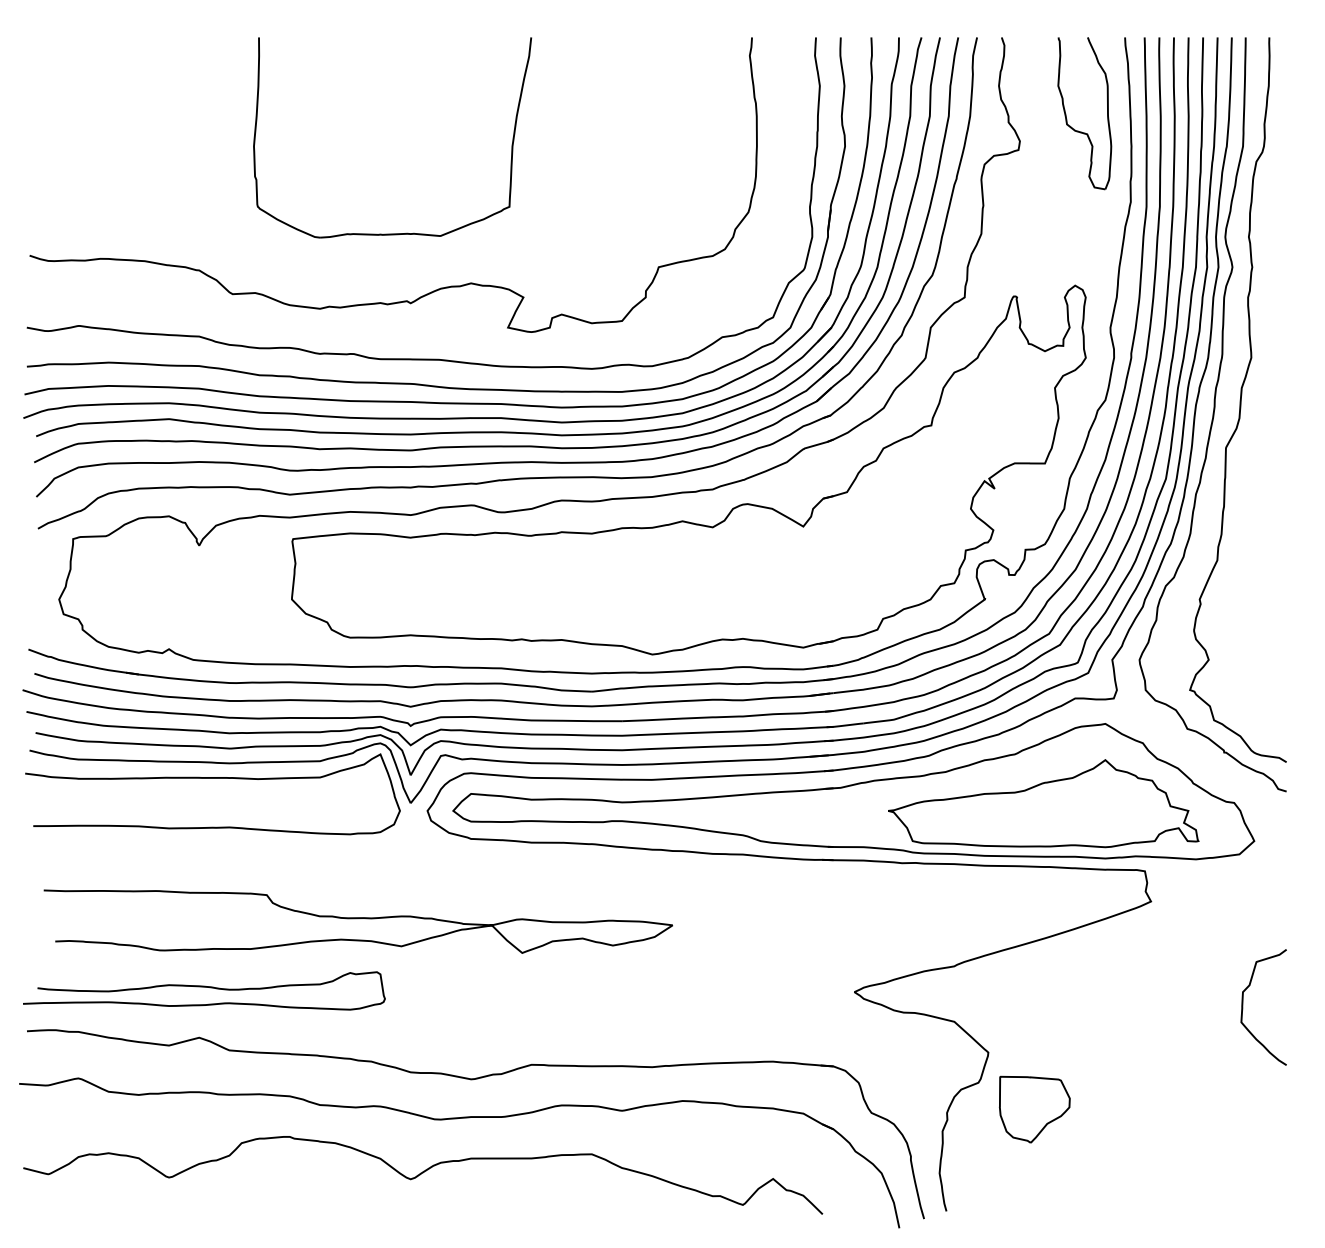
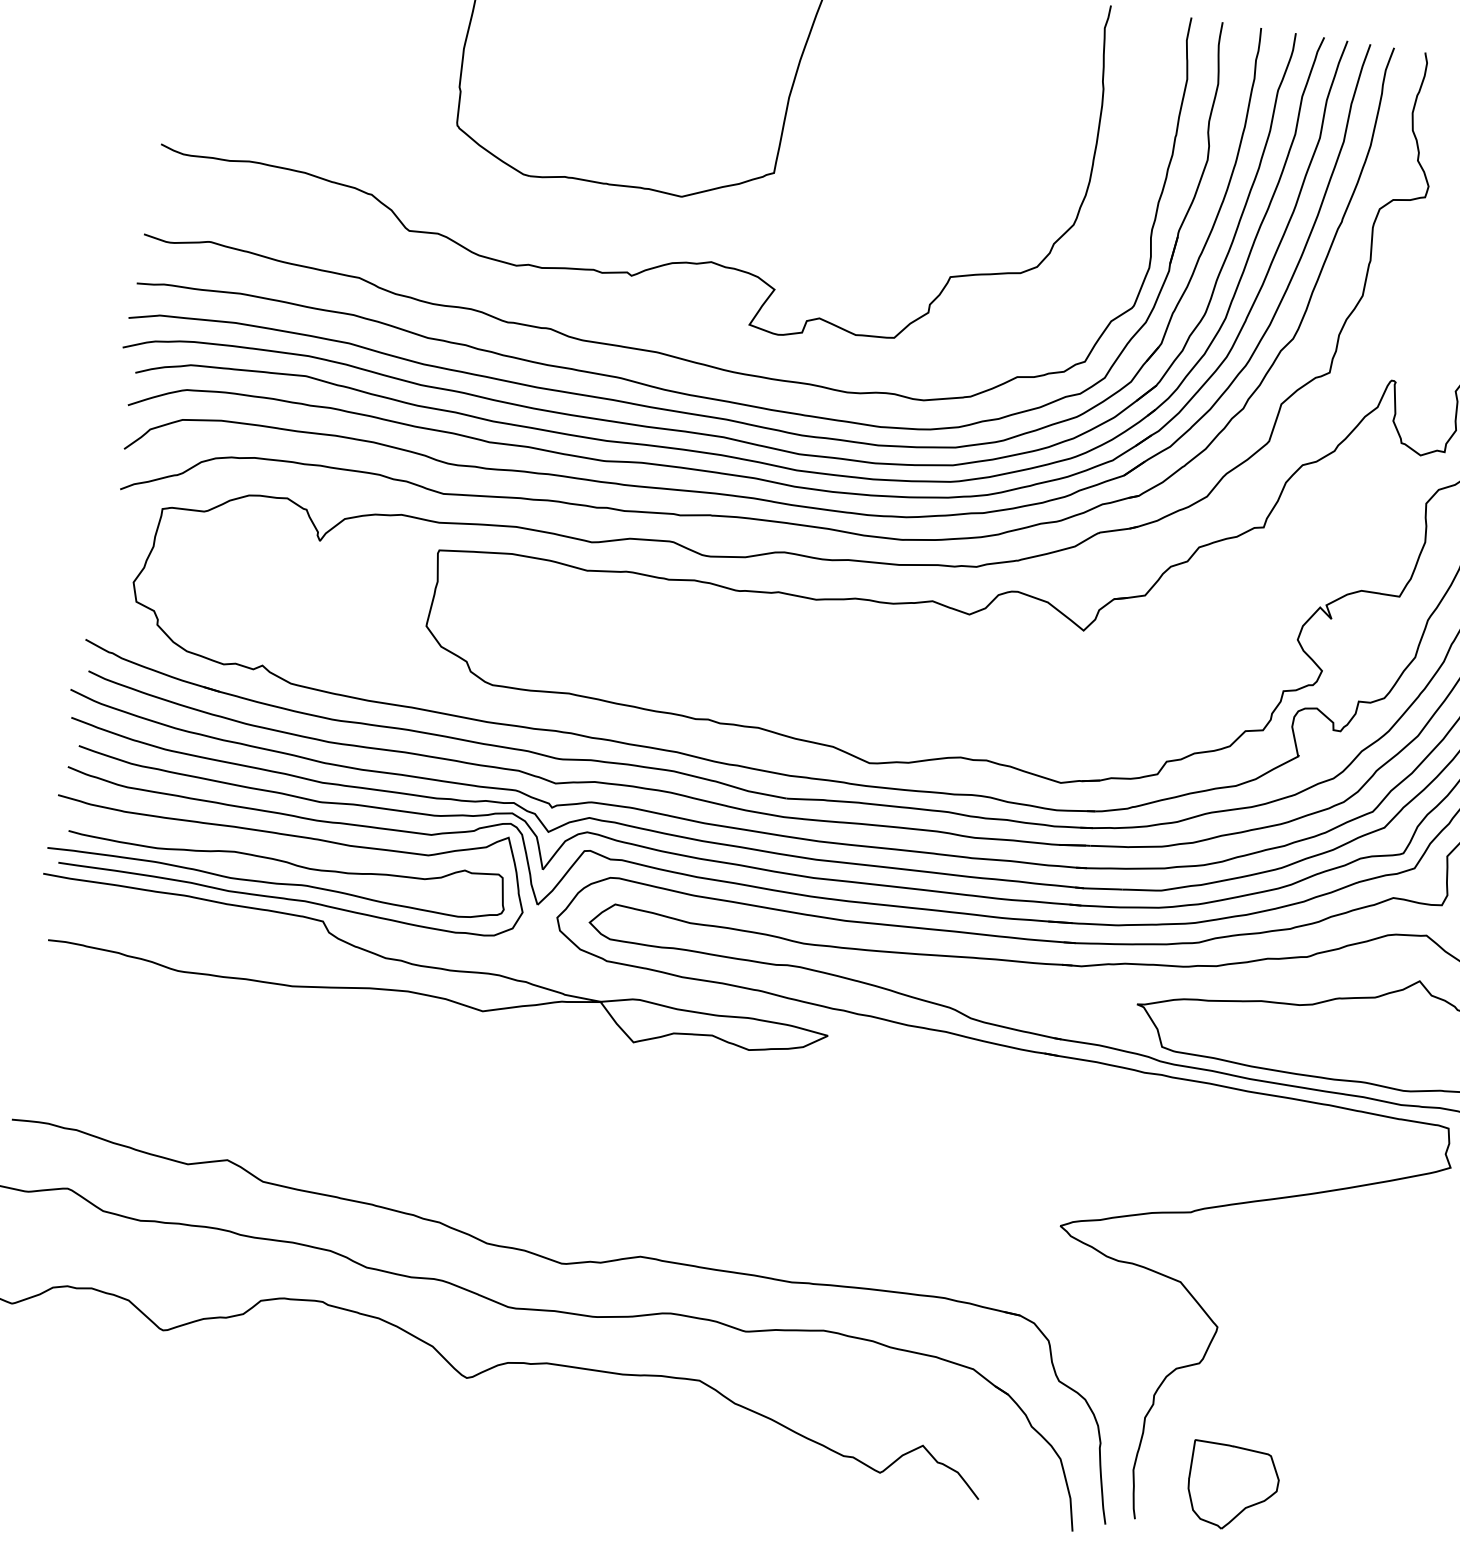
curve: (357, 919) -> (432, 969), moved
curve: (204, 987) -> (278, 861), moved
part: (1034, 1109) -> (1232, 1487), moved

